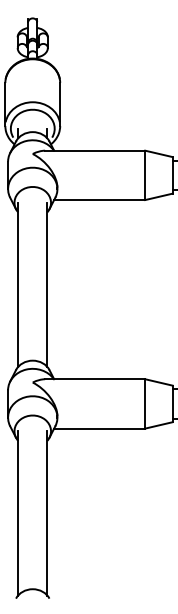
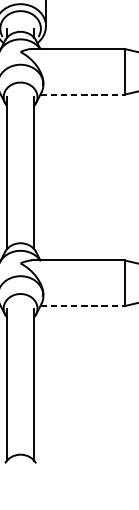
line: (99, 200) -> (82, 95), solid -> dashed
line: (99, 428) -> (82, 306), solid -> dashed

